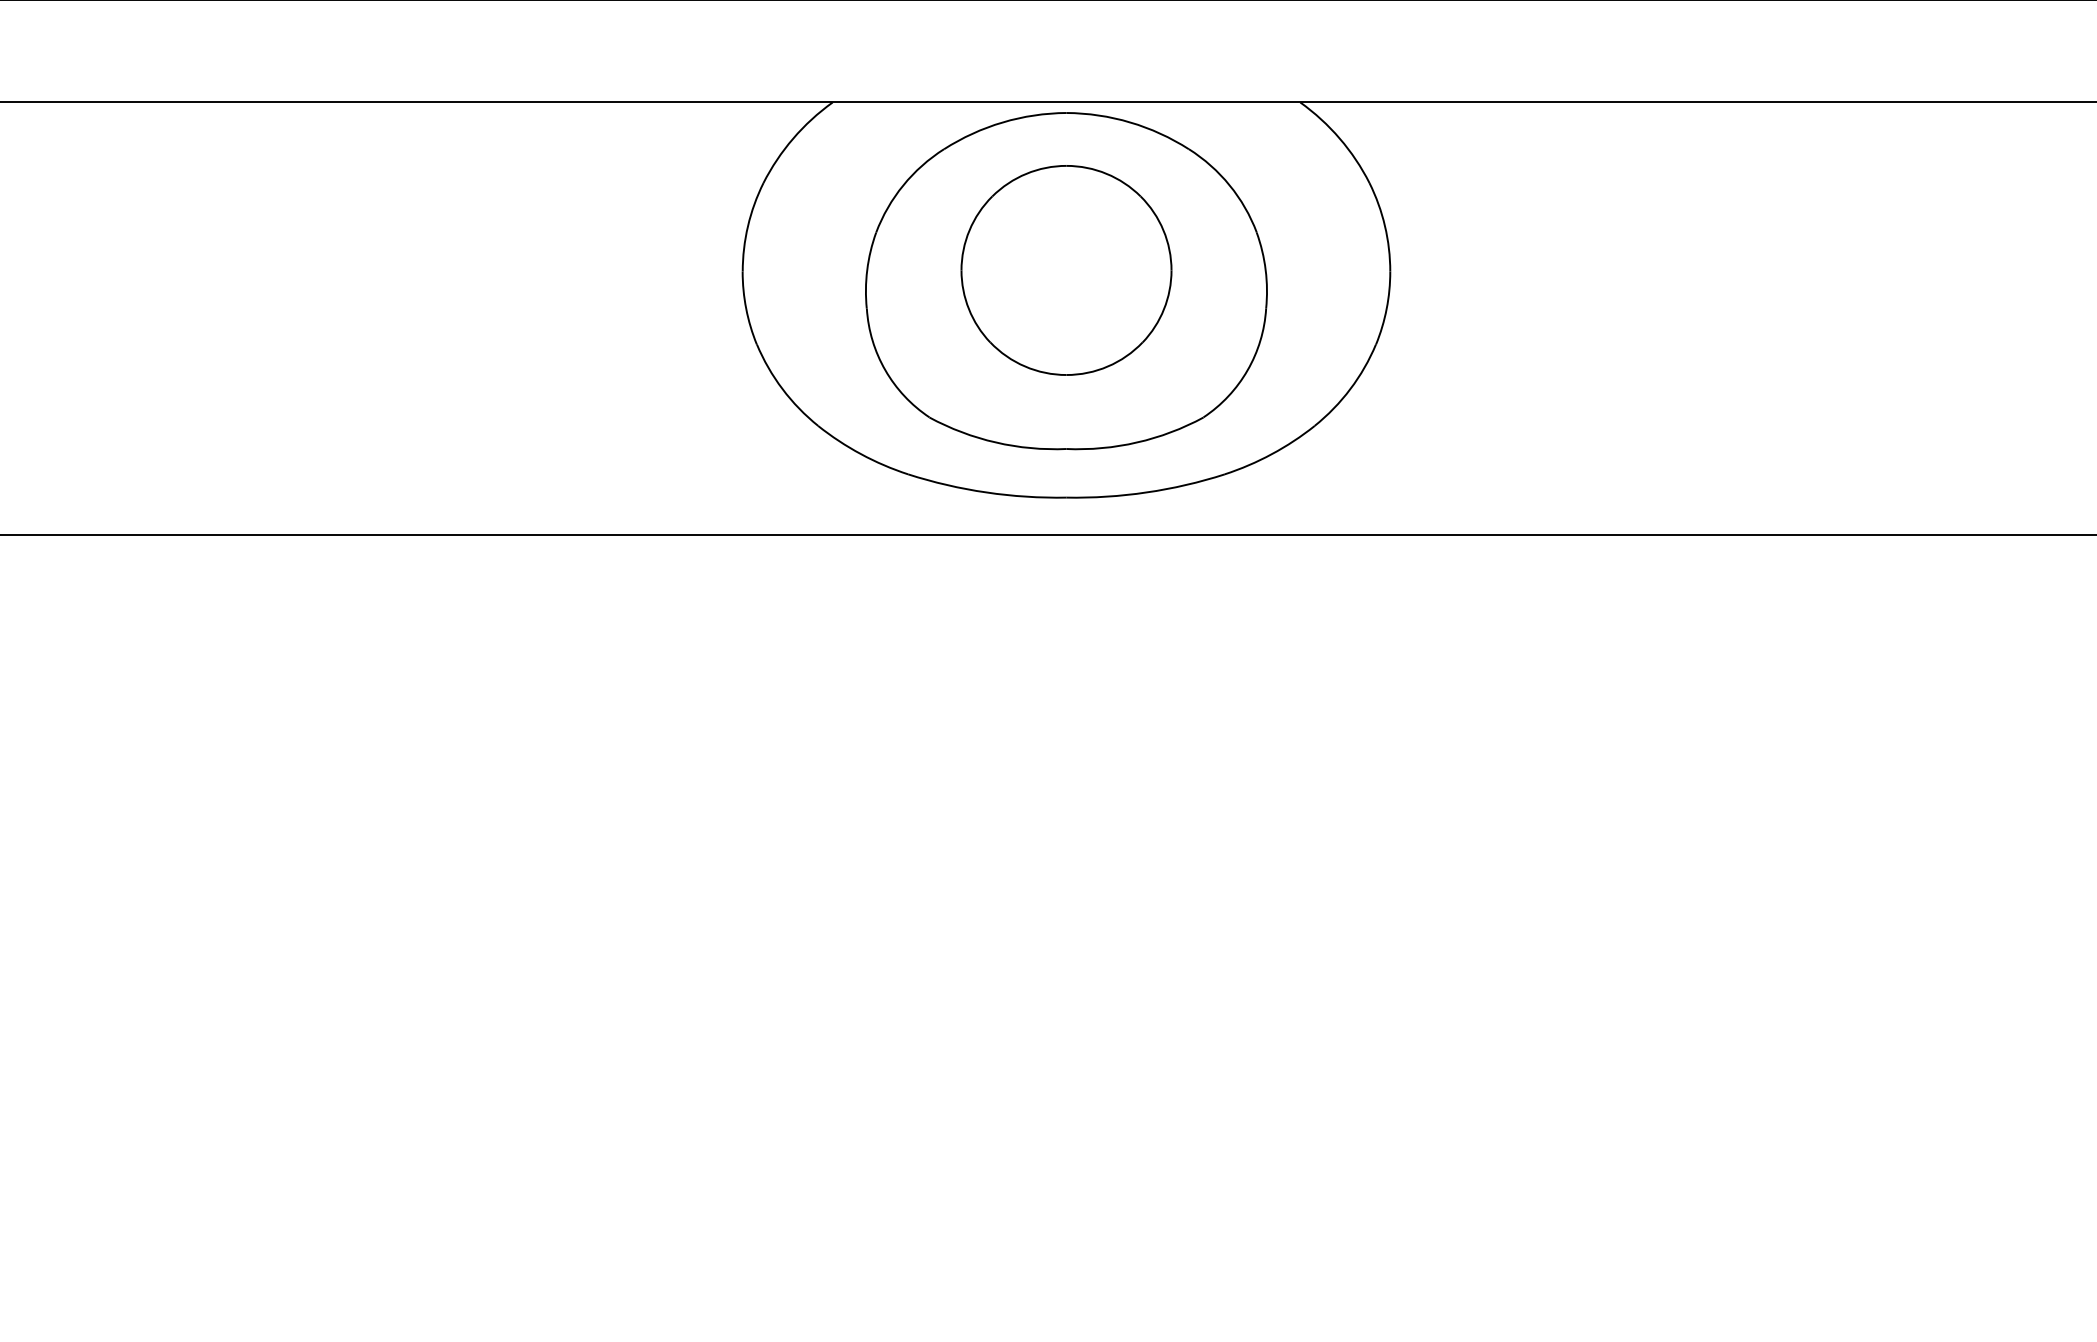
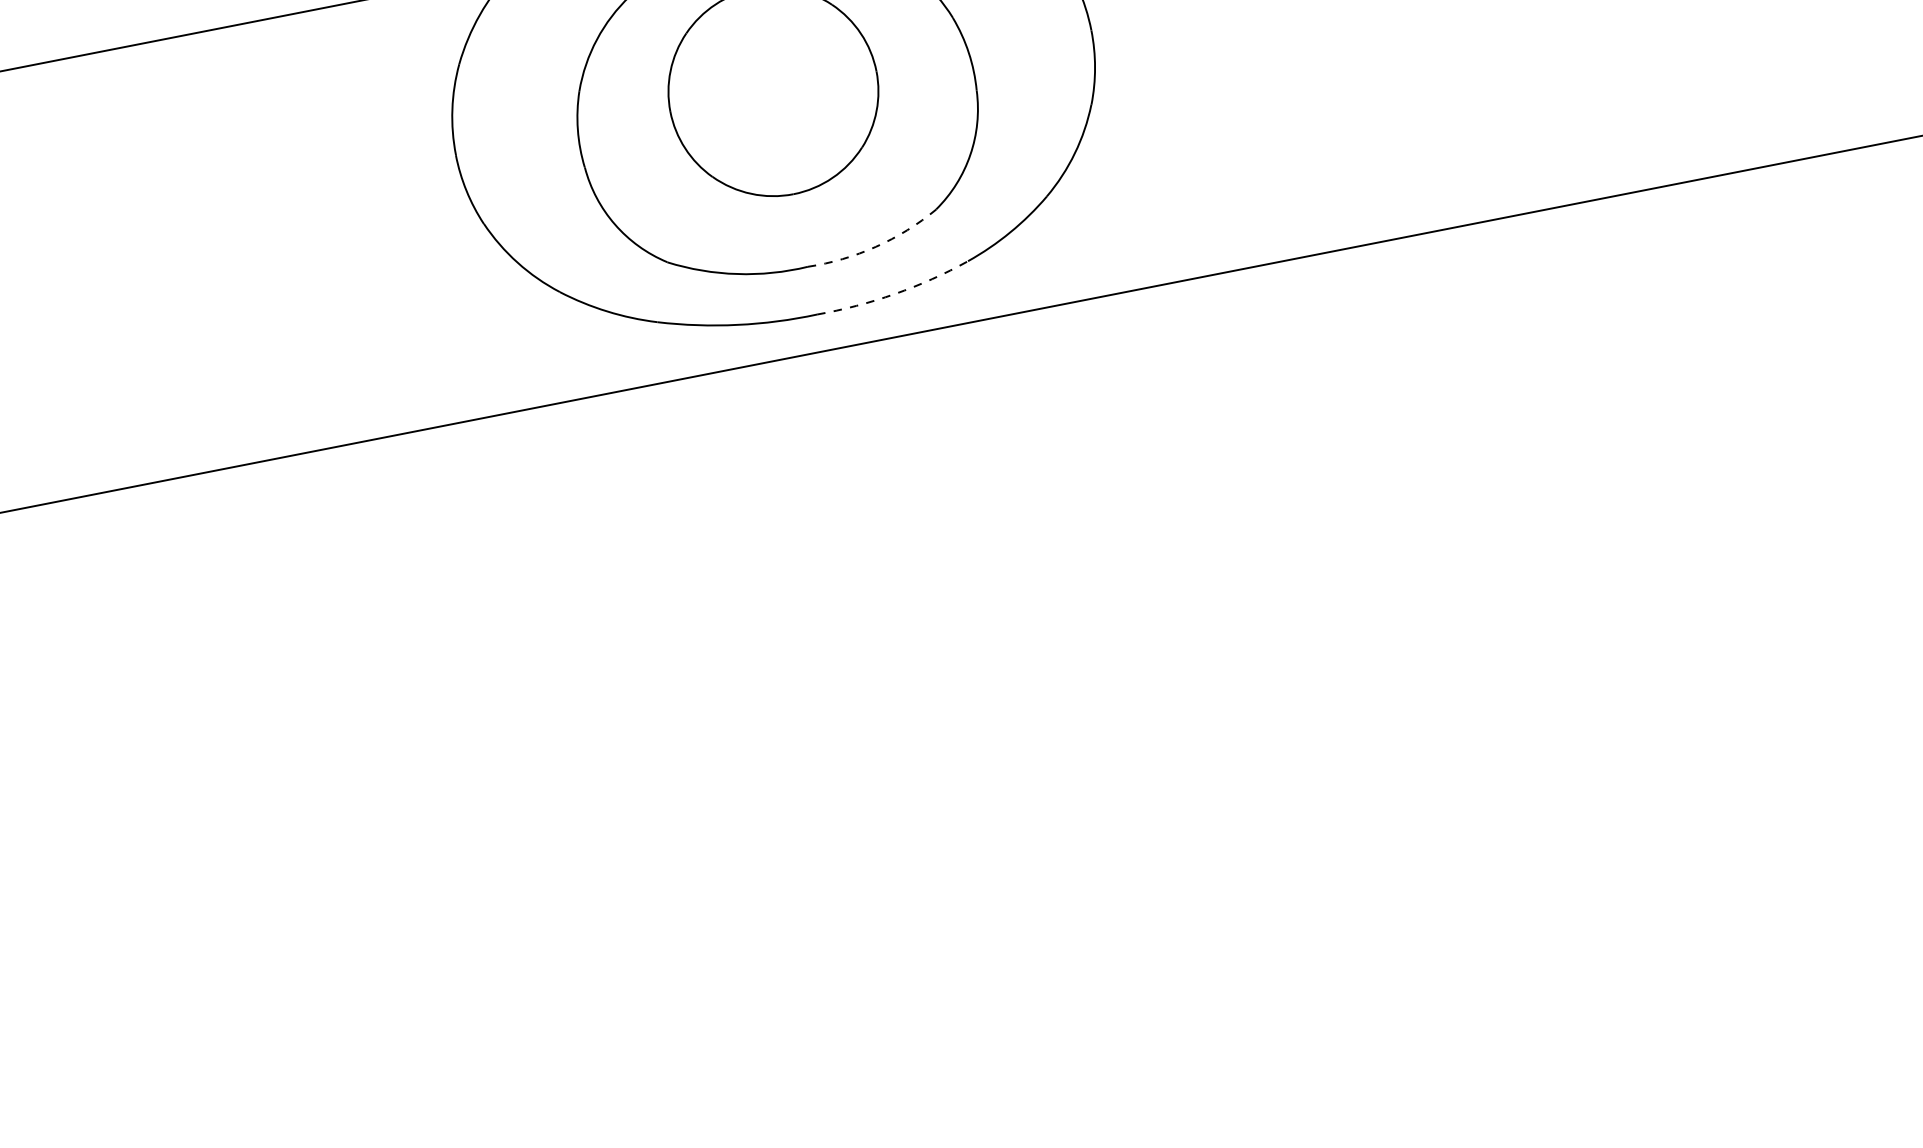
arc: (1137, 442) -> (876, 246), solid -> dashed
arc: (1146, 492) -> (894, 294), solid -> dashed

